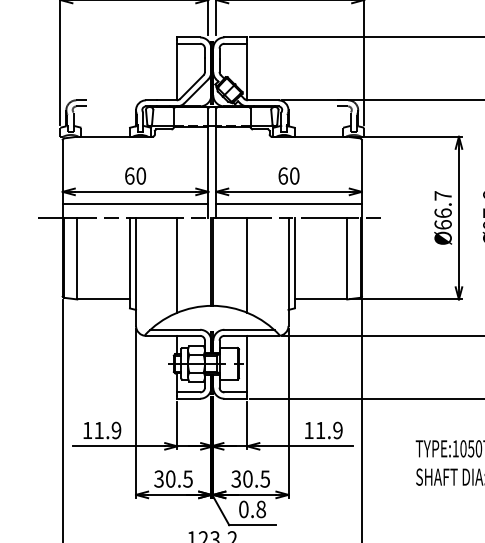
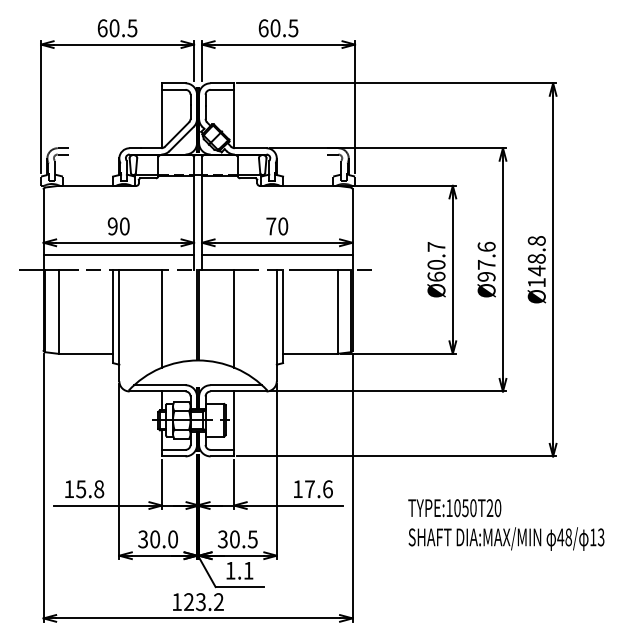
text: (129, 176) -> (112, 226), 60 -> 90
text: (283, 176) -> (271, 226), 60 -> 70
text: (443, 212) -> (436, 264), Ø66.7 -> Ø60.7
text: (108, 430) -> (90, 489), 11.9 -> 15.8
text: (328, 430) -> (318, 489), 11.9 -> 17.6
text: (187, 479) -> (172, 539), 30.5 -> 30.0
text: (252, 509) -> (239, 570), 0.8 -> 1.1

